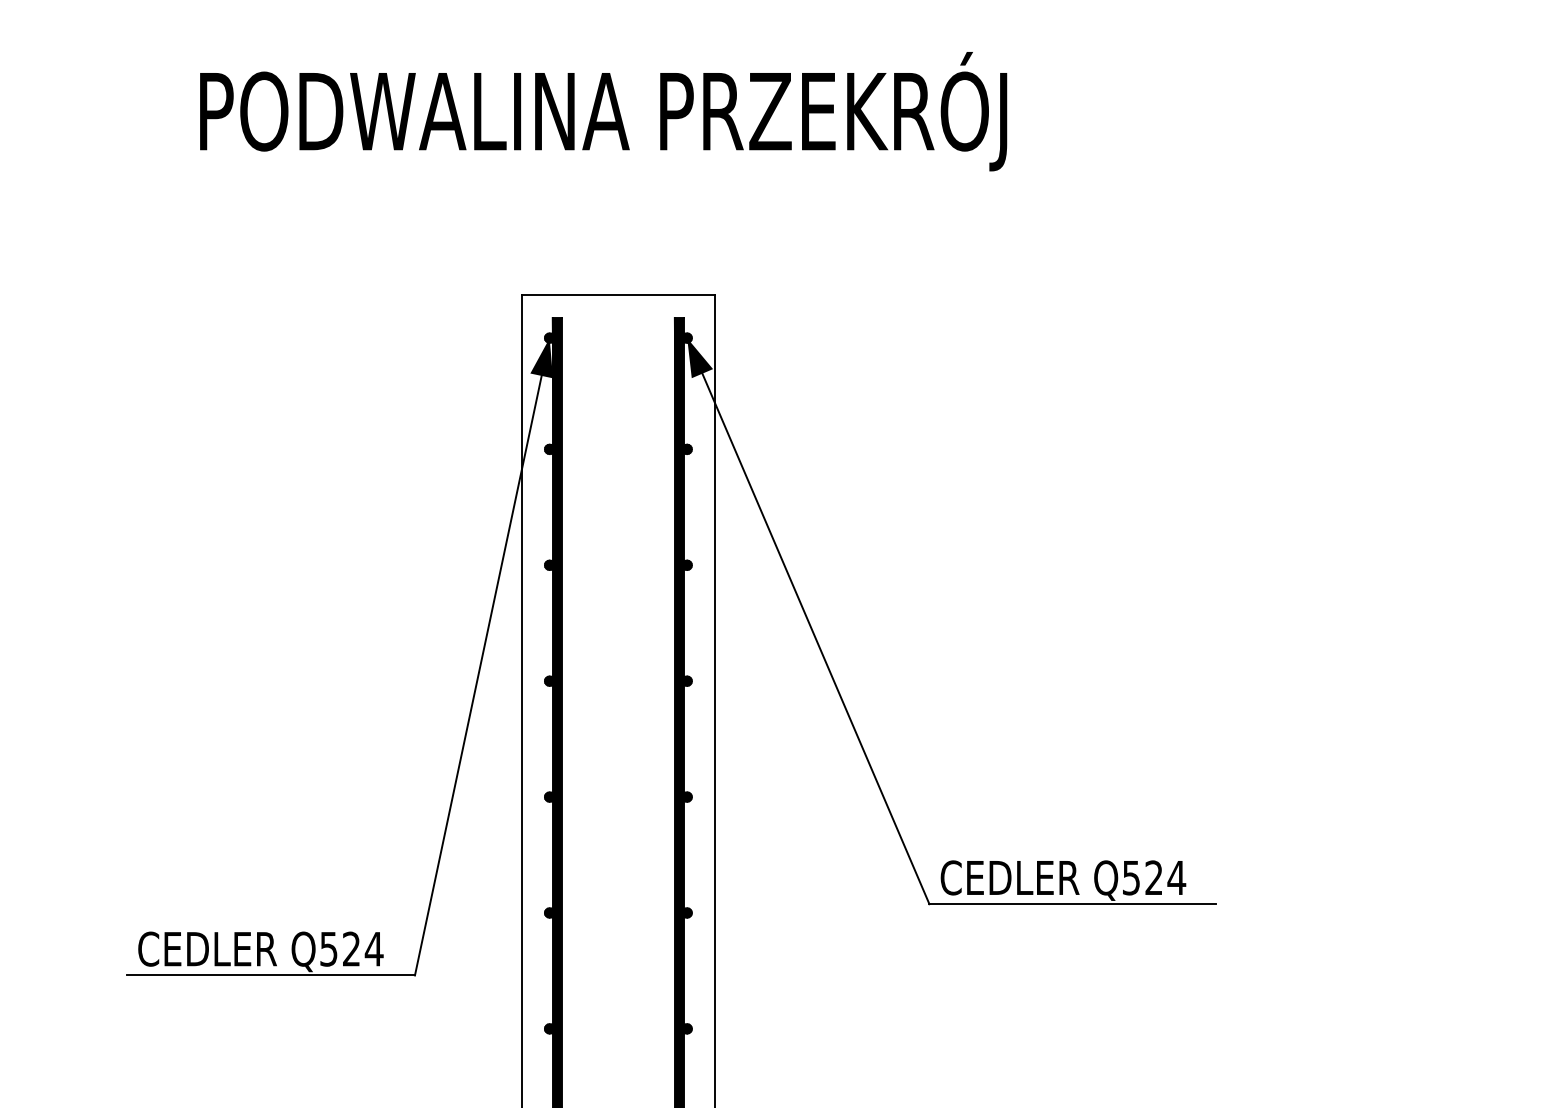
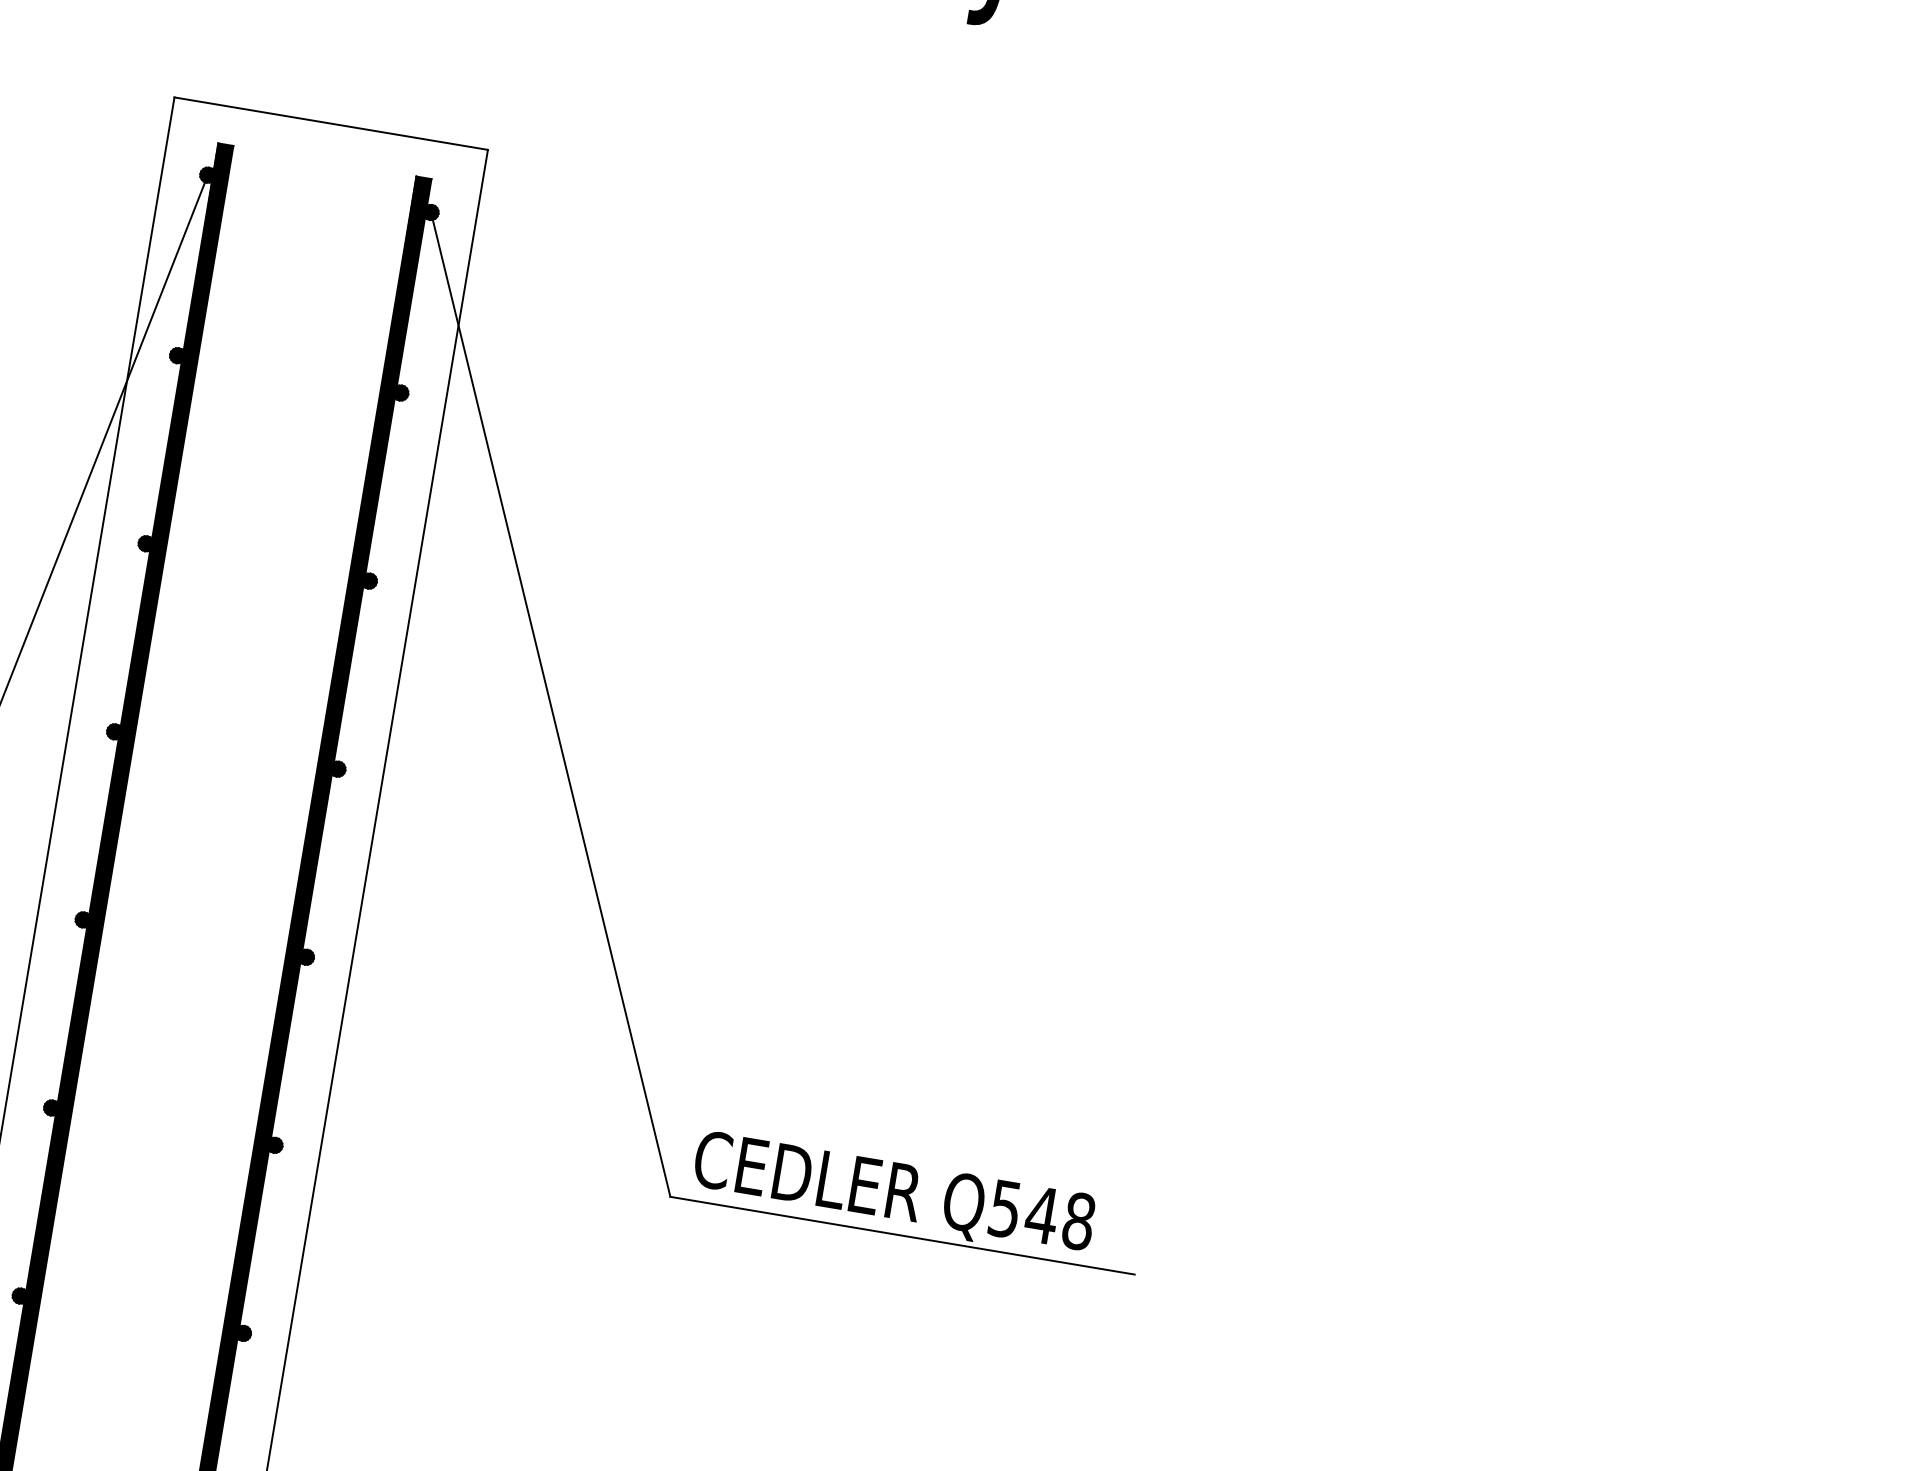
fill: (541, 358) -> (189, 206), removed
fill: (700, 358) -> (447, 249), removed
text: (1165, 877) -> (1060, 1217), Q524 -> Q548

